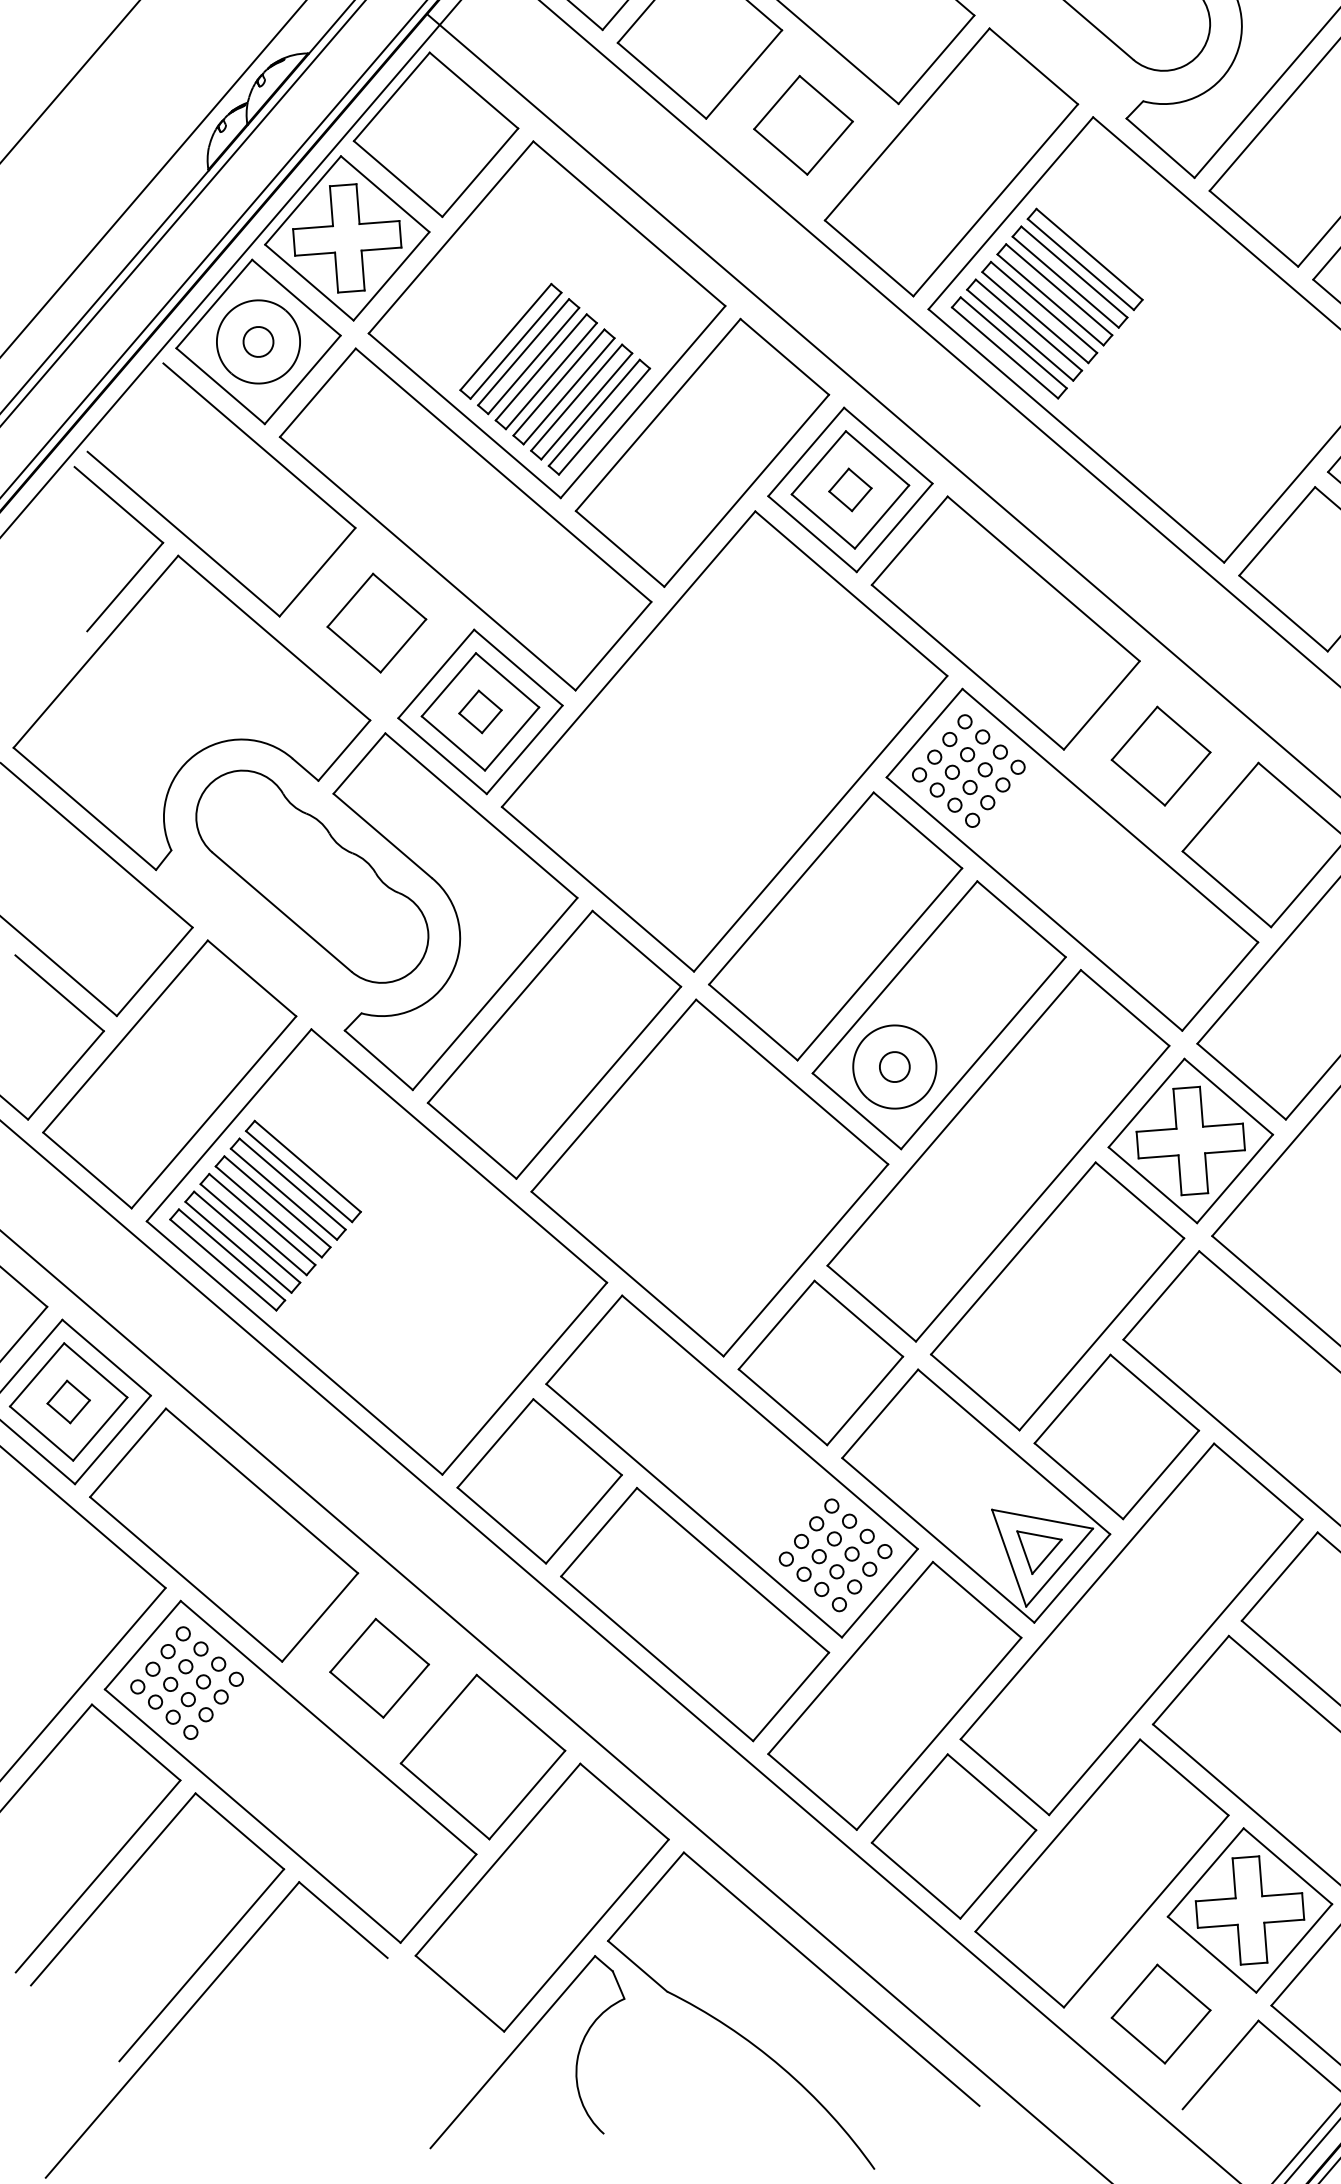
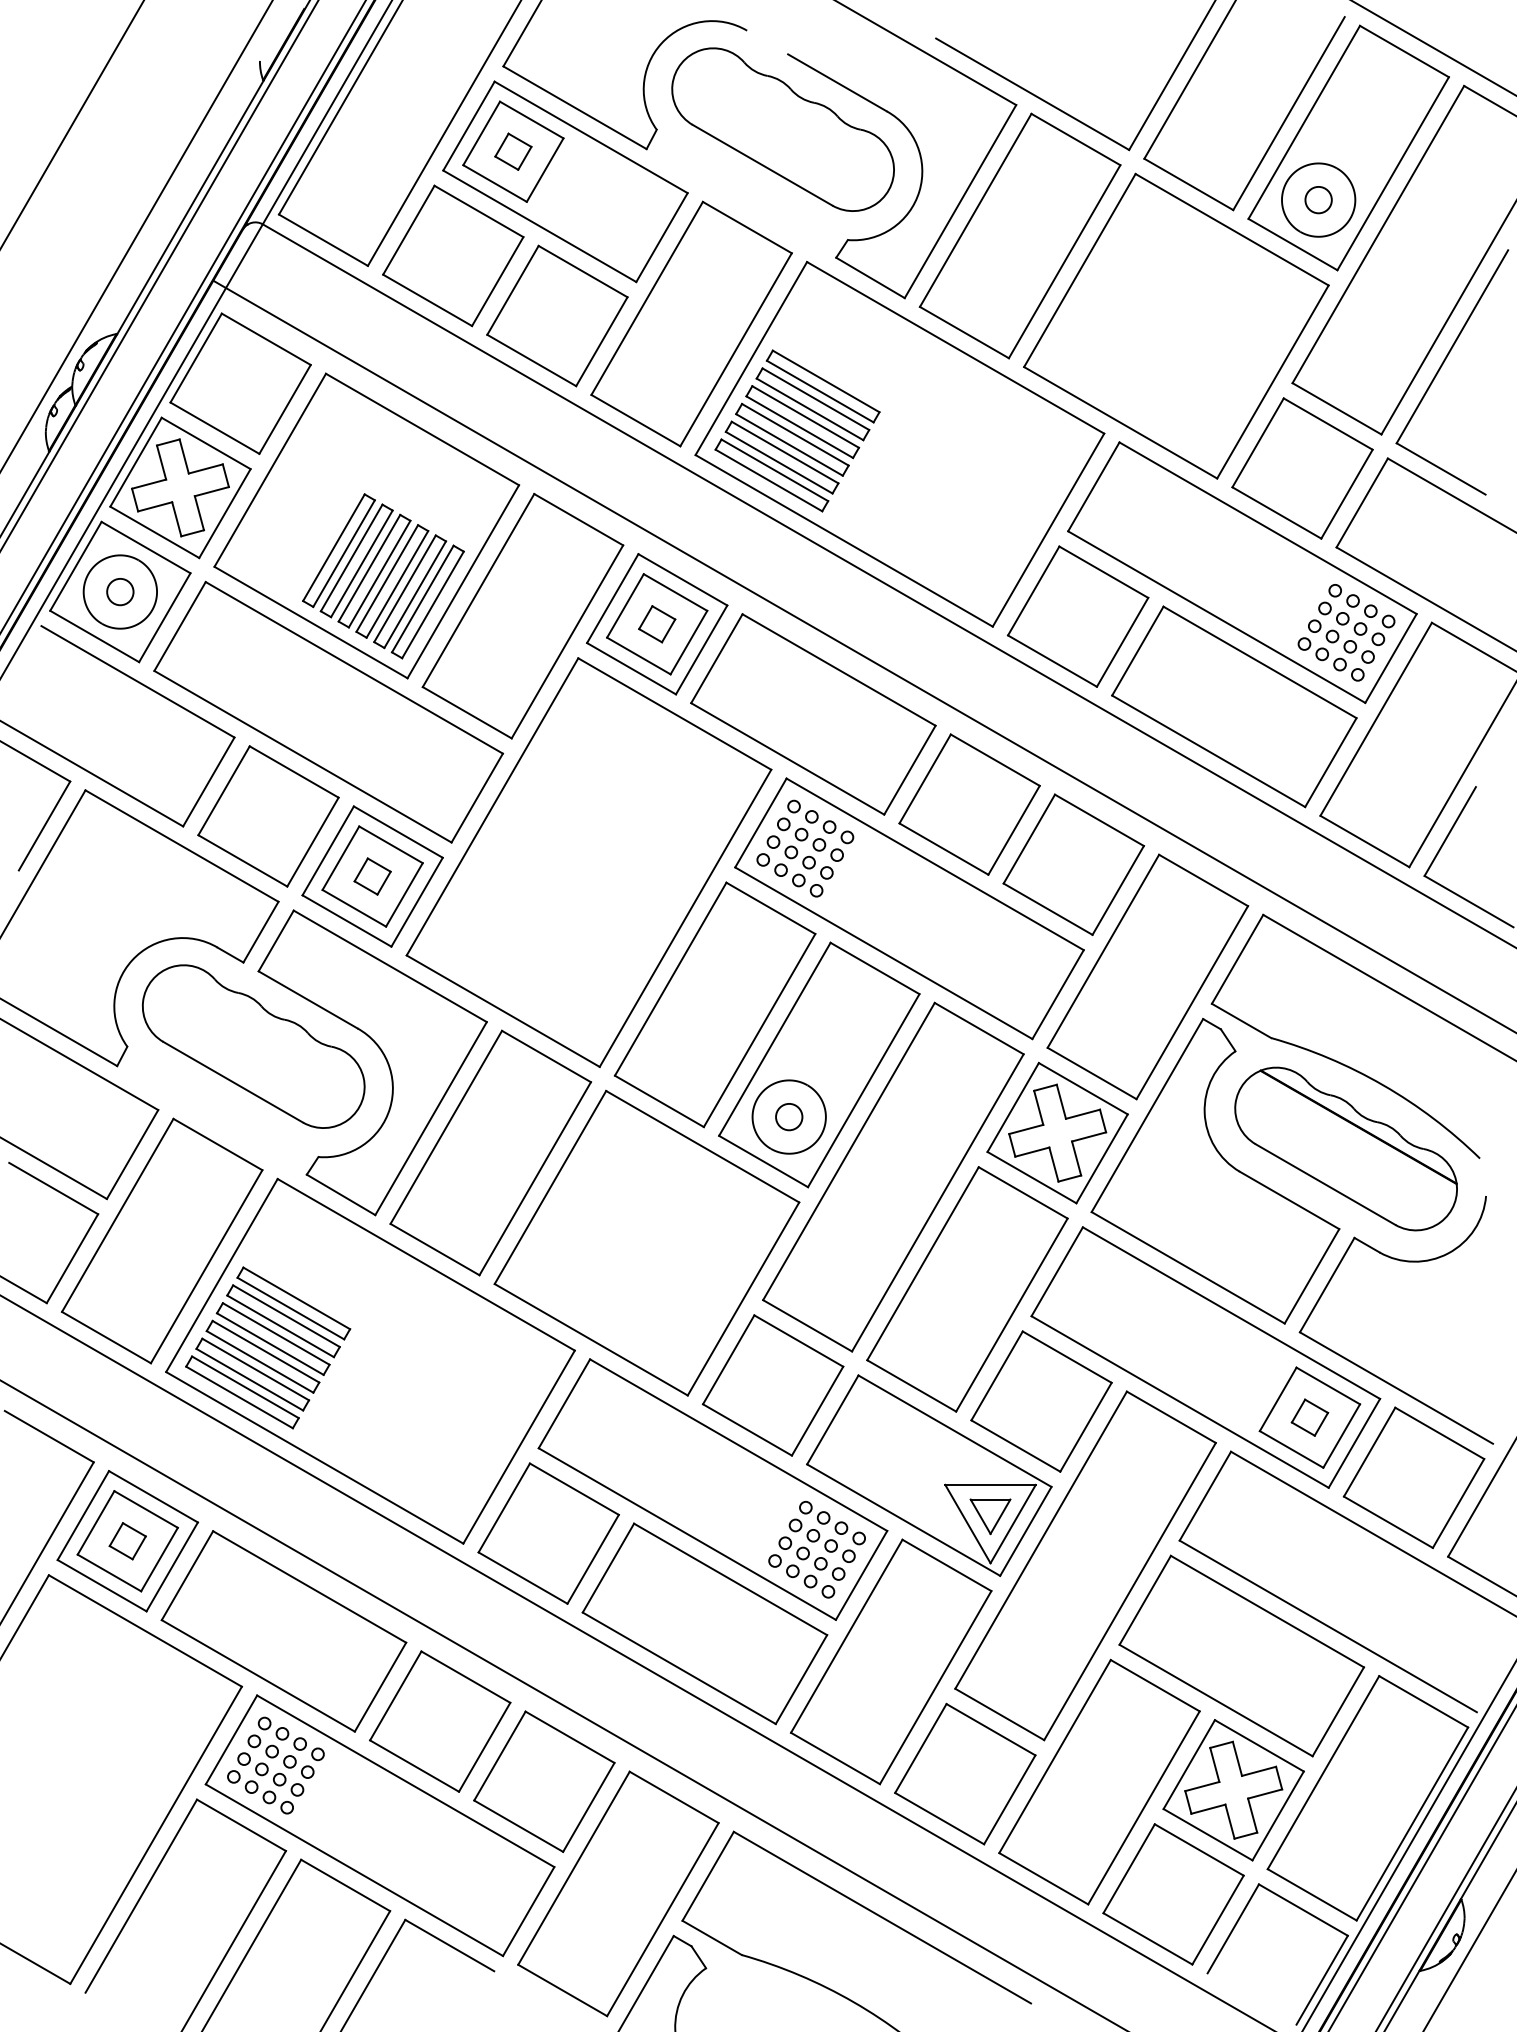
part: (803, 124) -> (557, 315), size x1.67
part: (376, 623) -> (268, 816), size x1.67
part: (1161, 756) -> (969, 804), size x1.67
part: (379, 1668) -> (440, 1721), size x1.67
part: (1161, 2014) -> (1173, 1894), size x1.67

